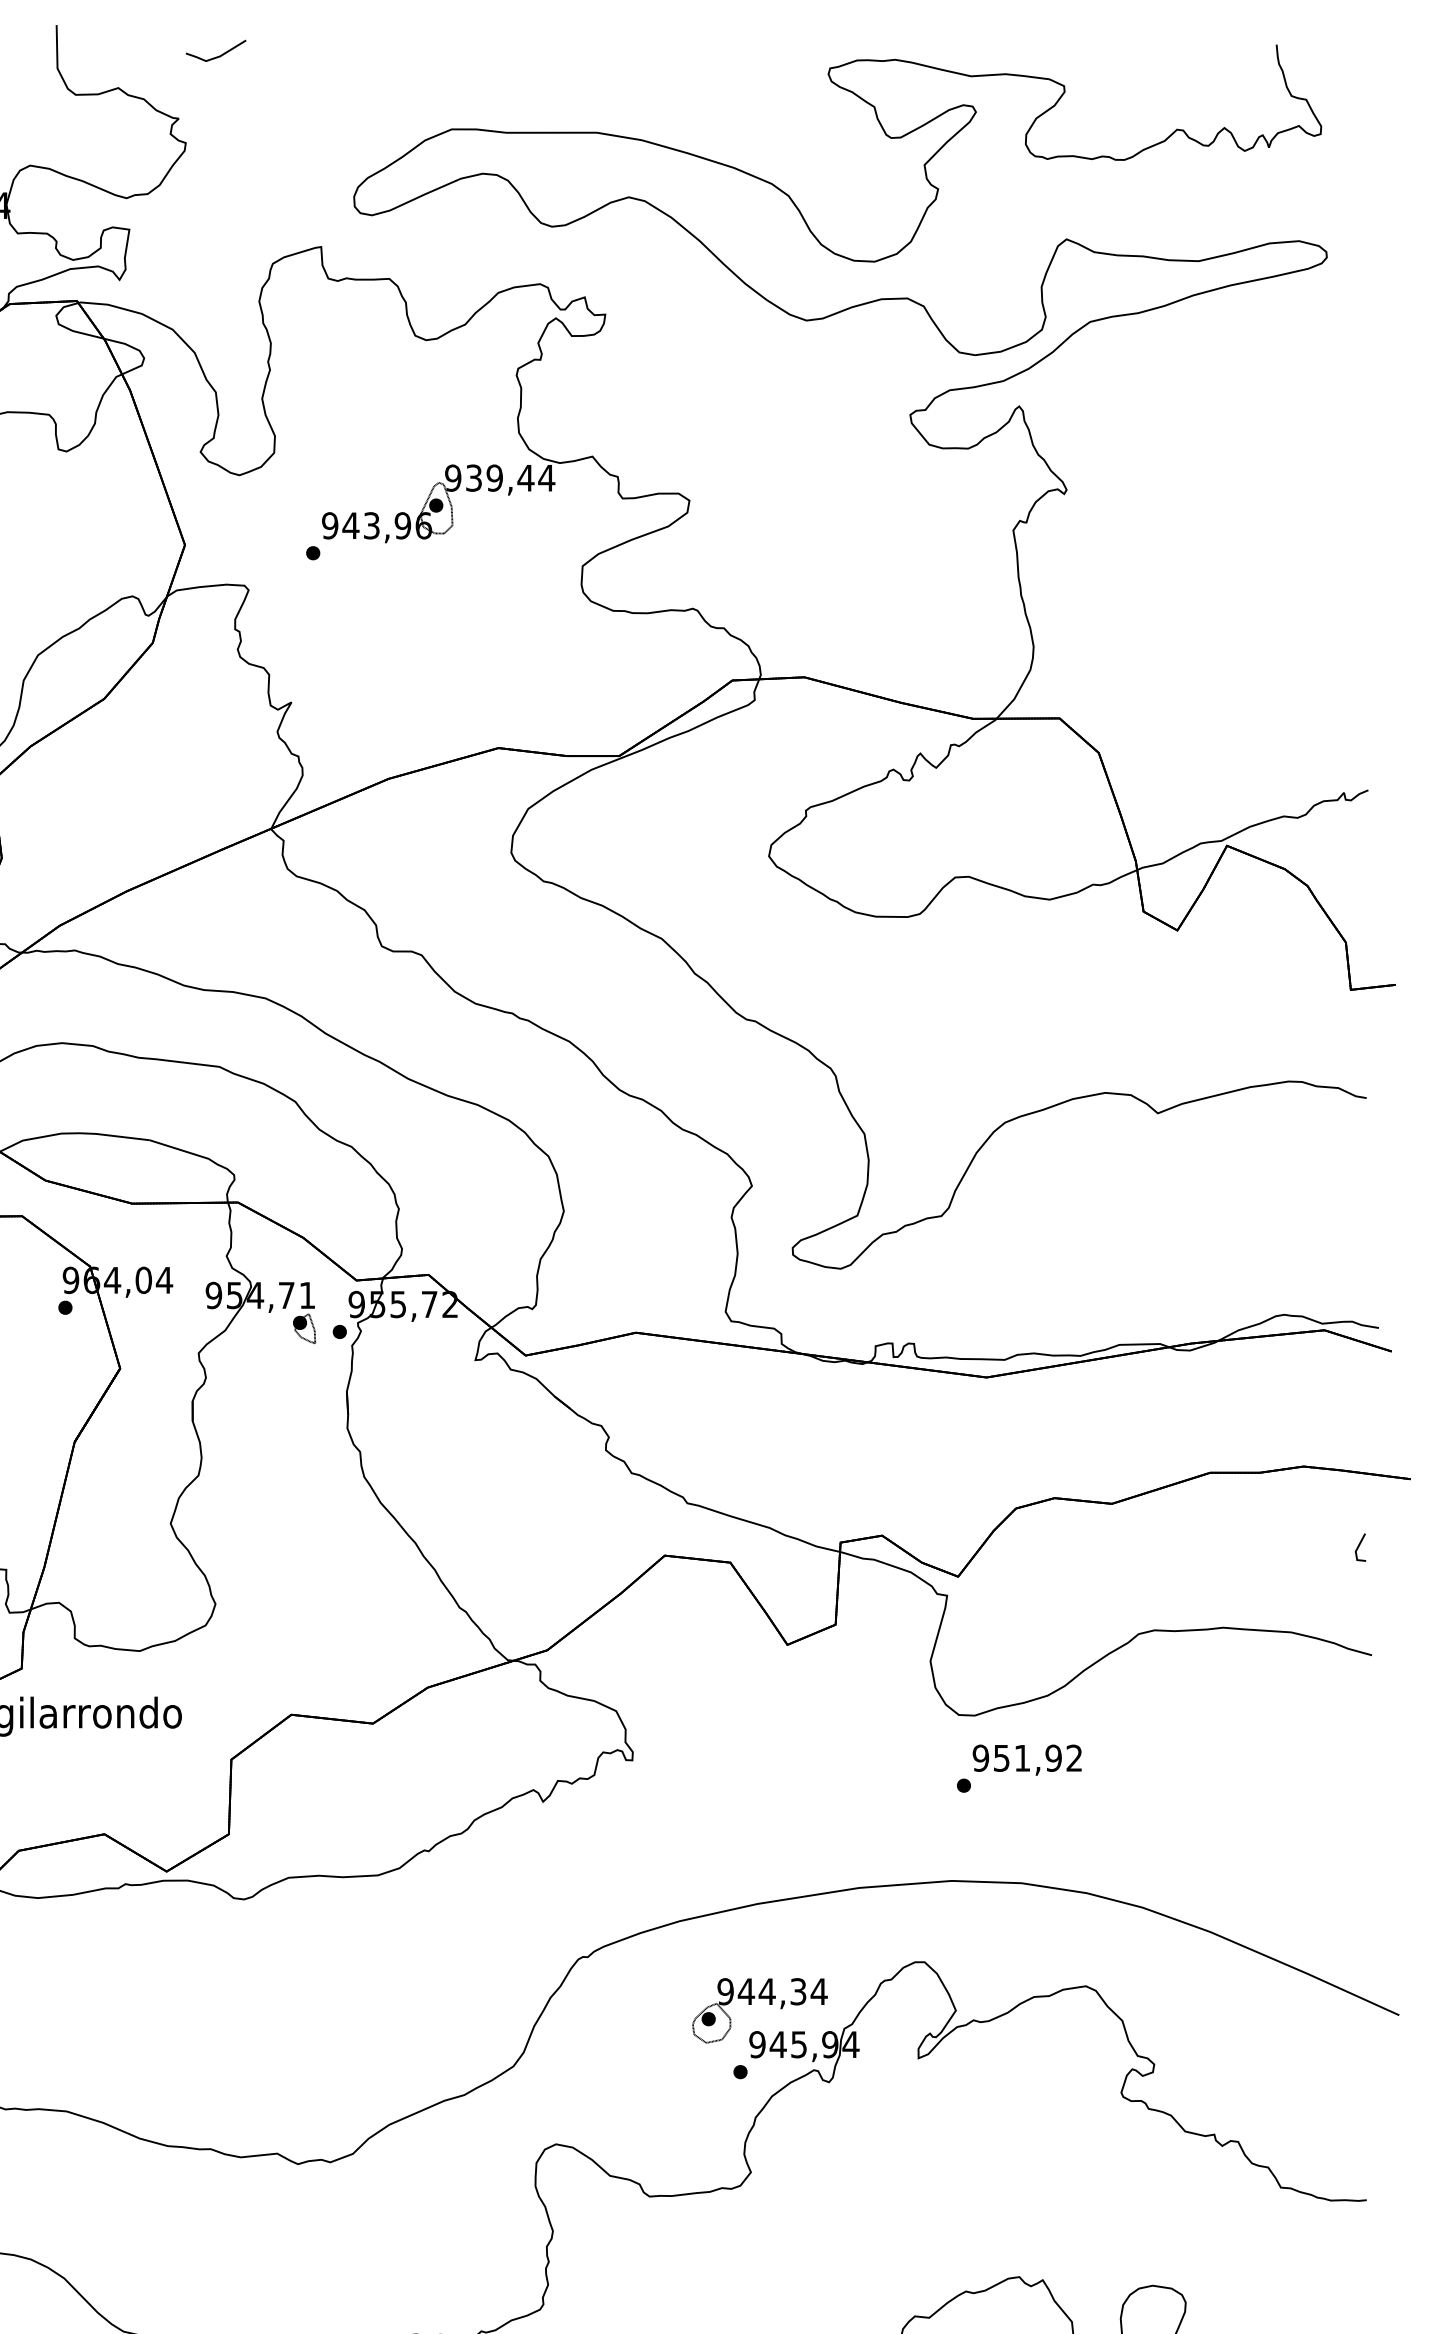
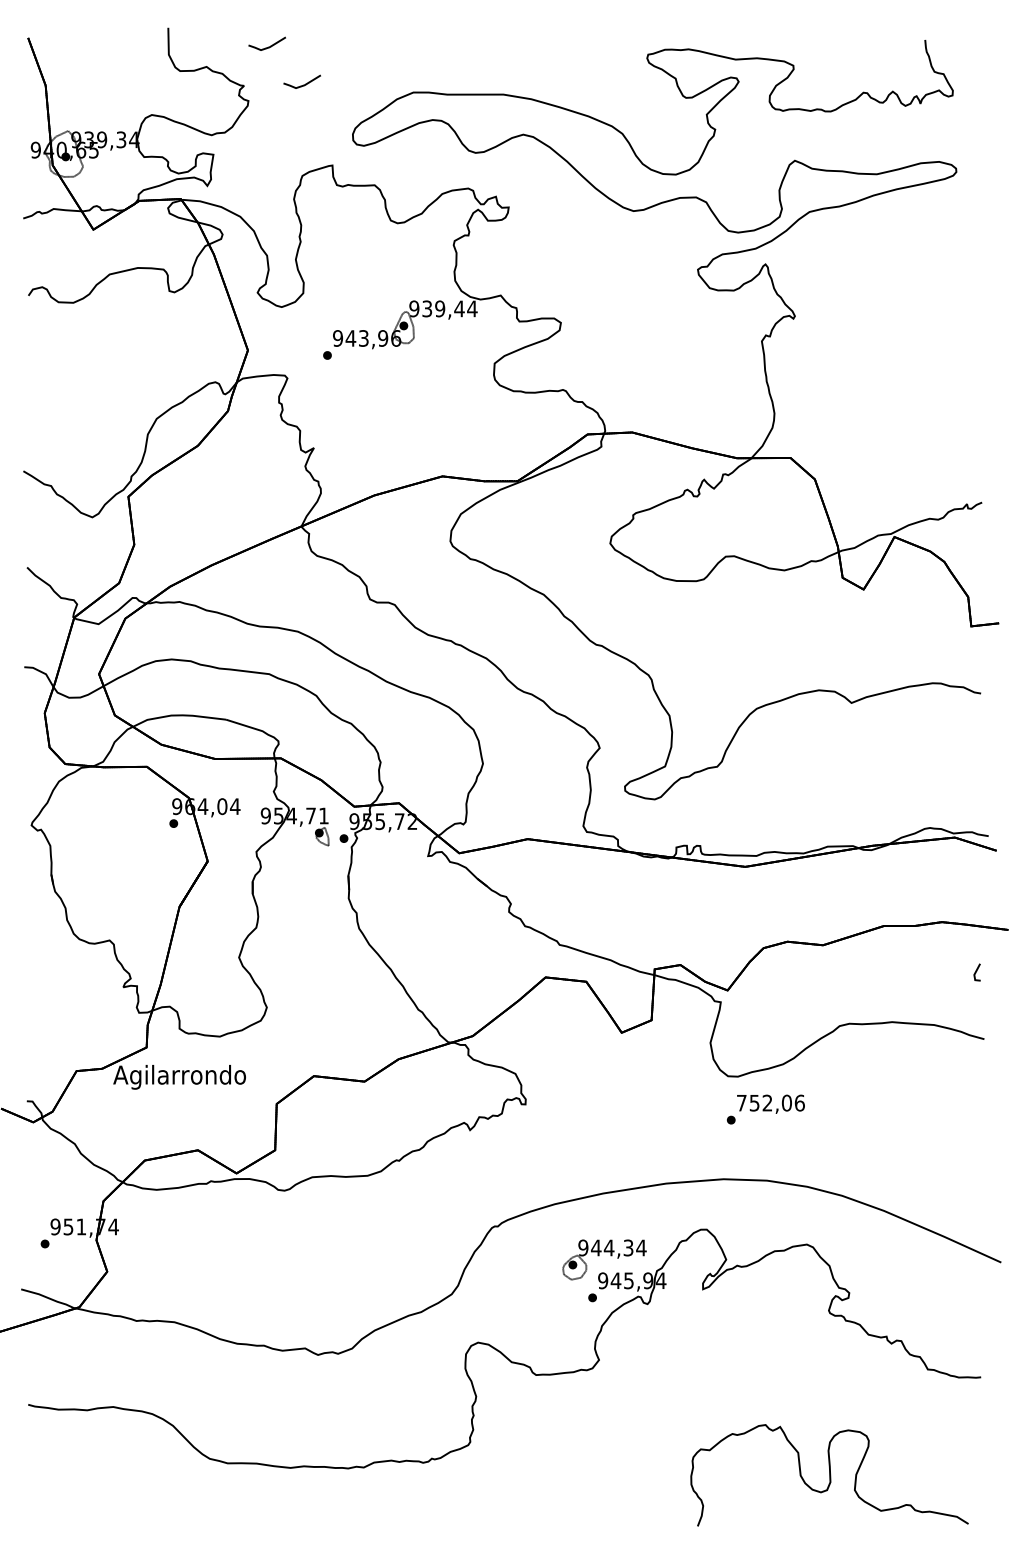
line: (274, 116) -> (303, 84), added
text: (1027, 1757) -> (770, 1102), 951,92 -> 752,06

